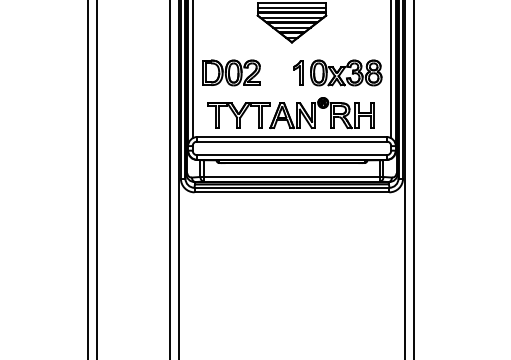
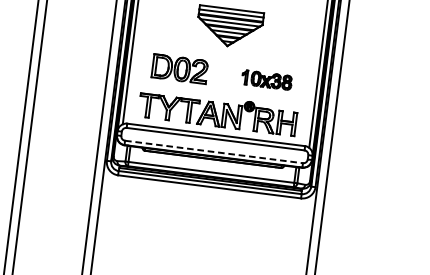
part: (231, 72) -> (180, 68), moved
part: (337, 72) -> (266, 79), size x0.6
line: (291, 155) -> (213, 152), solid -> dashed

